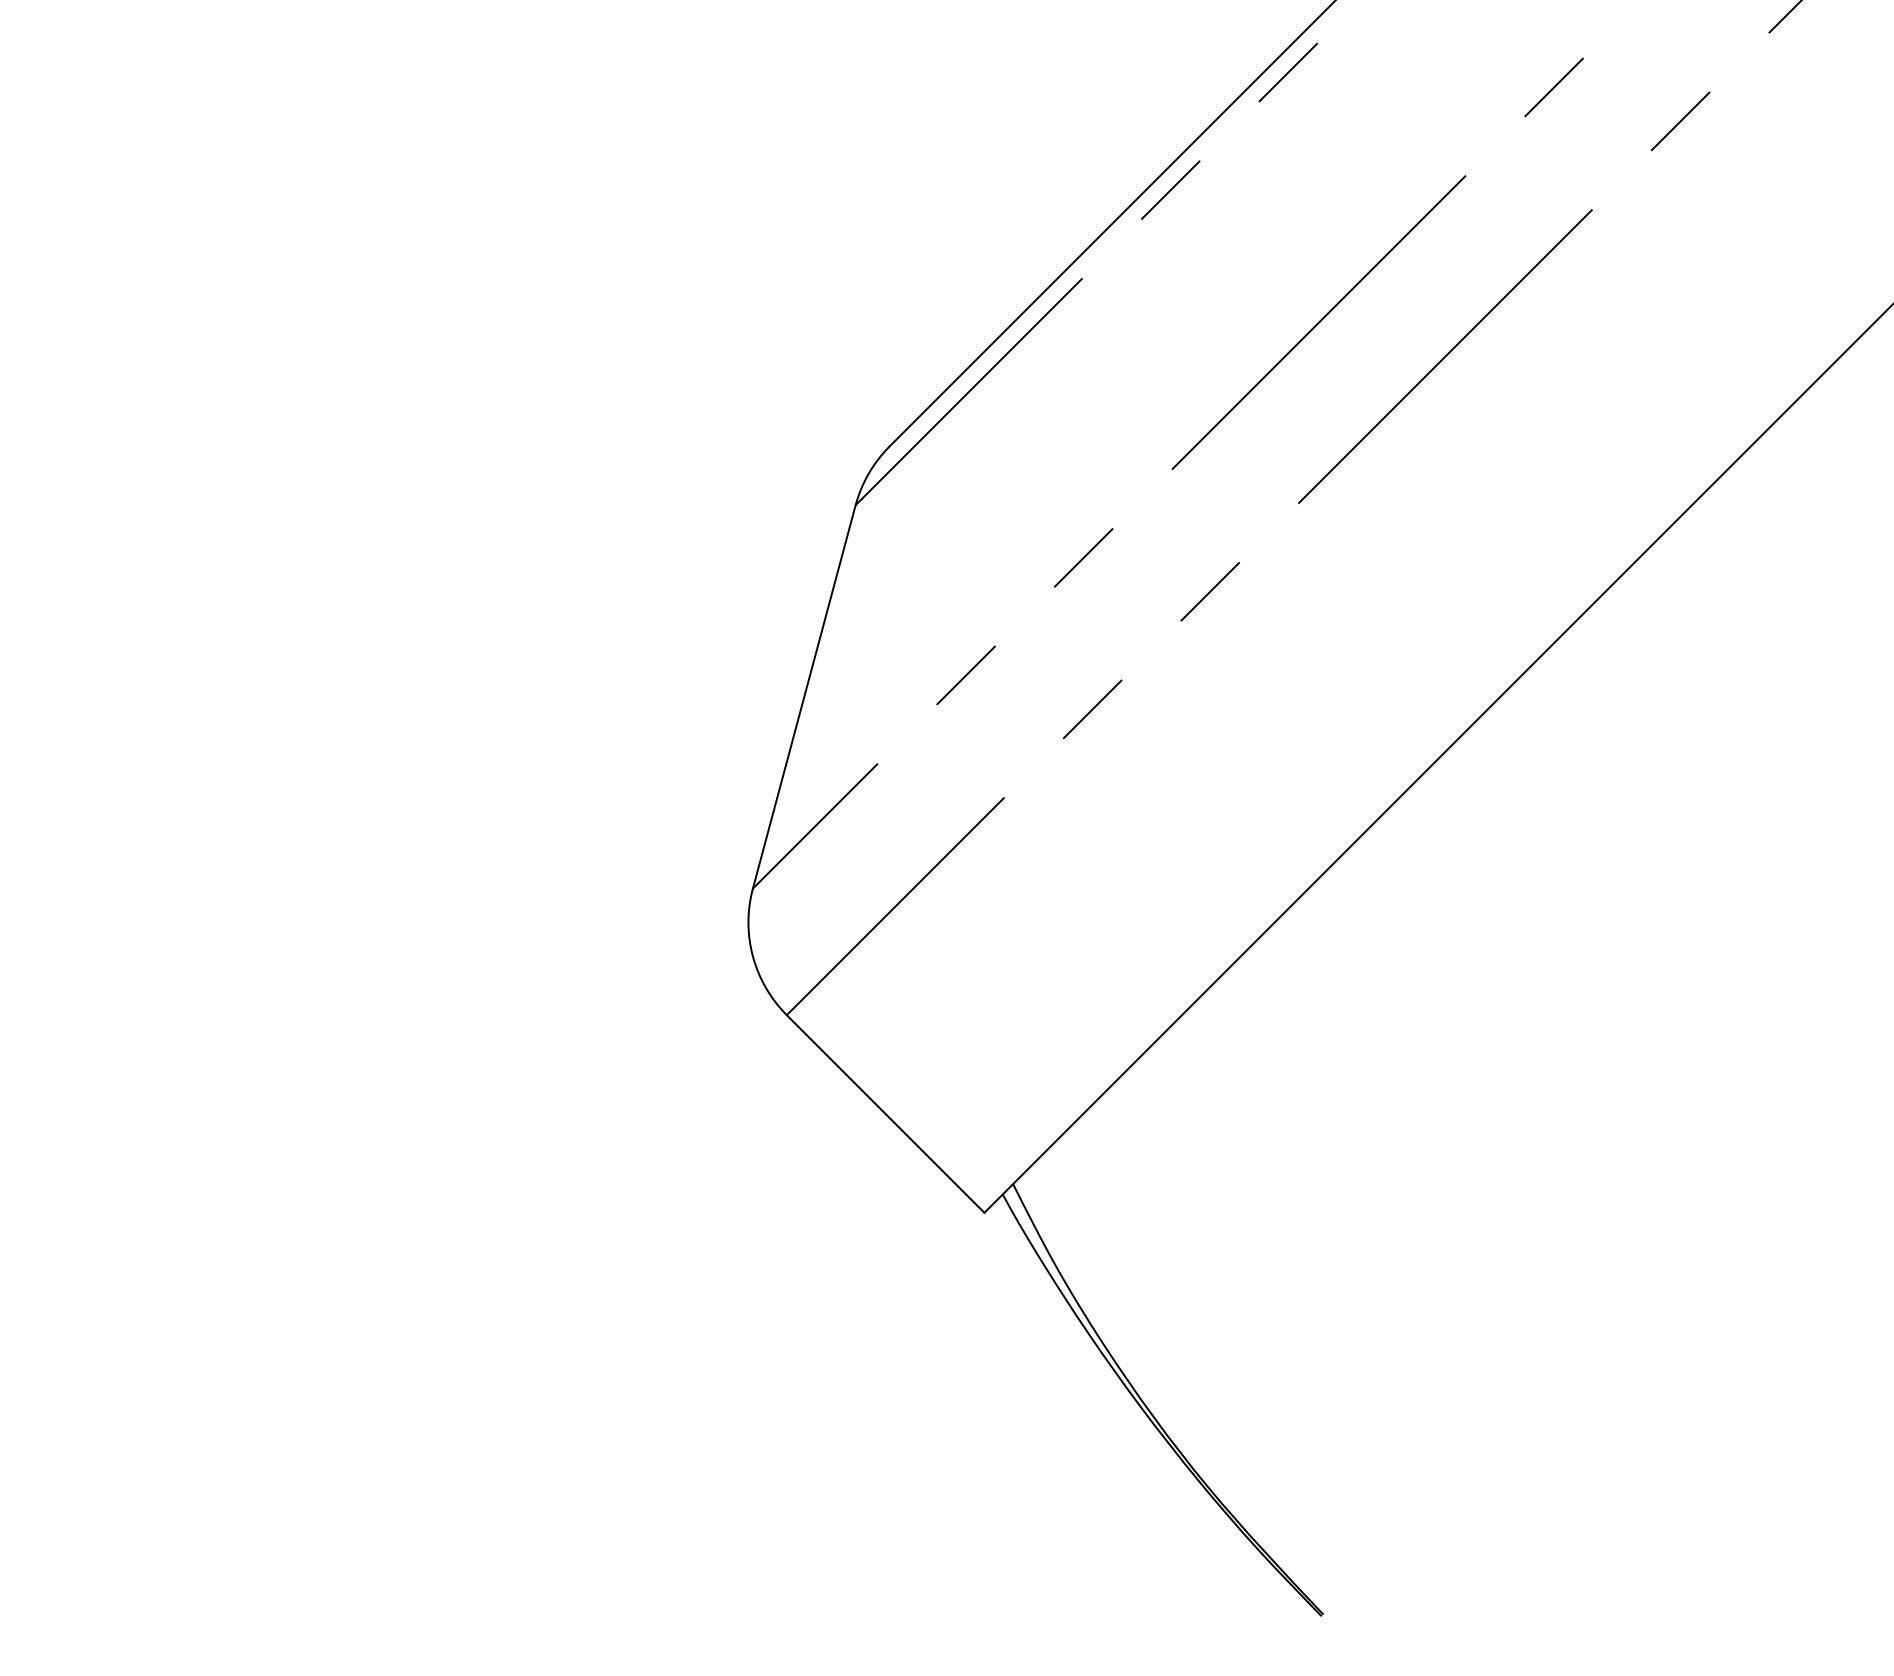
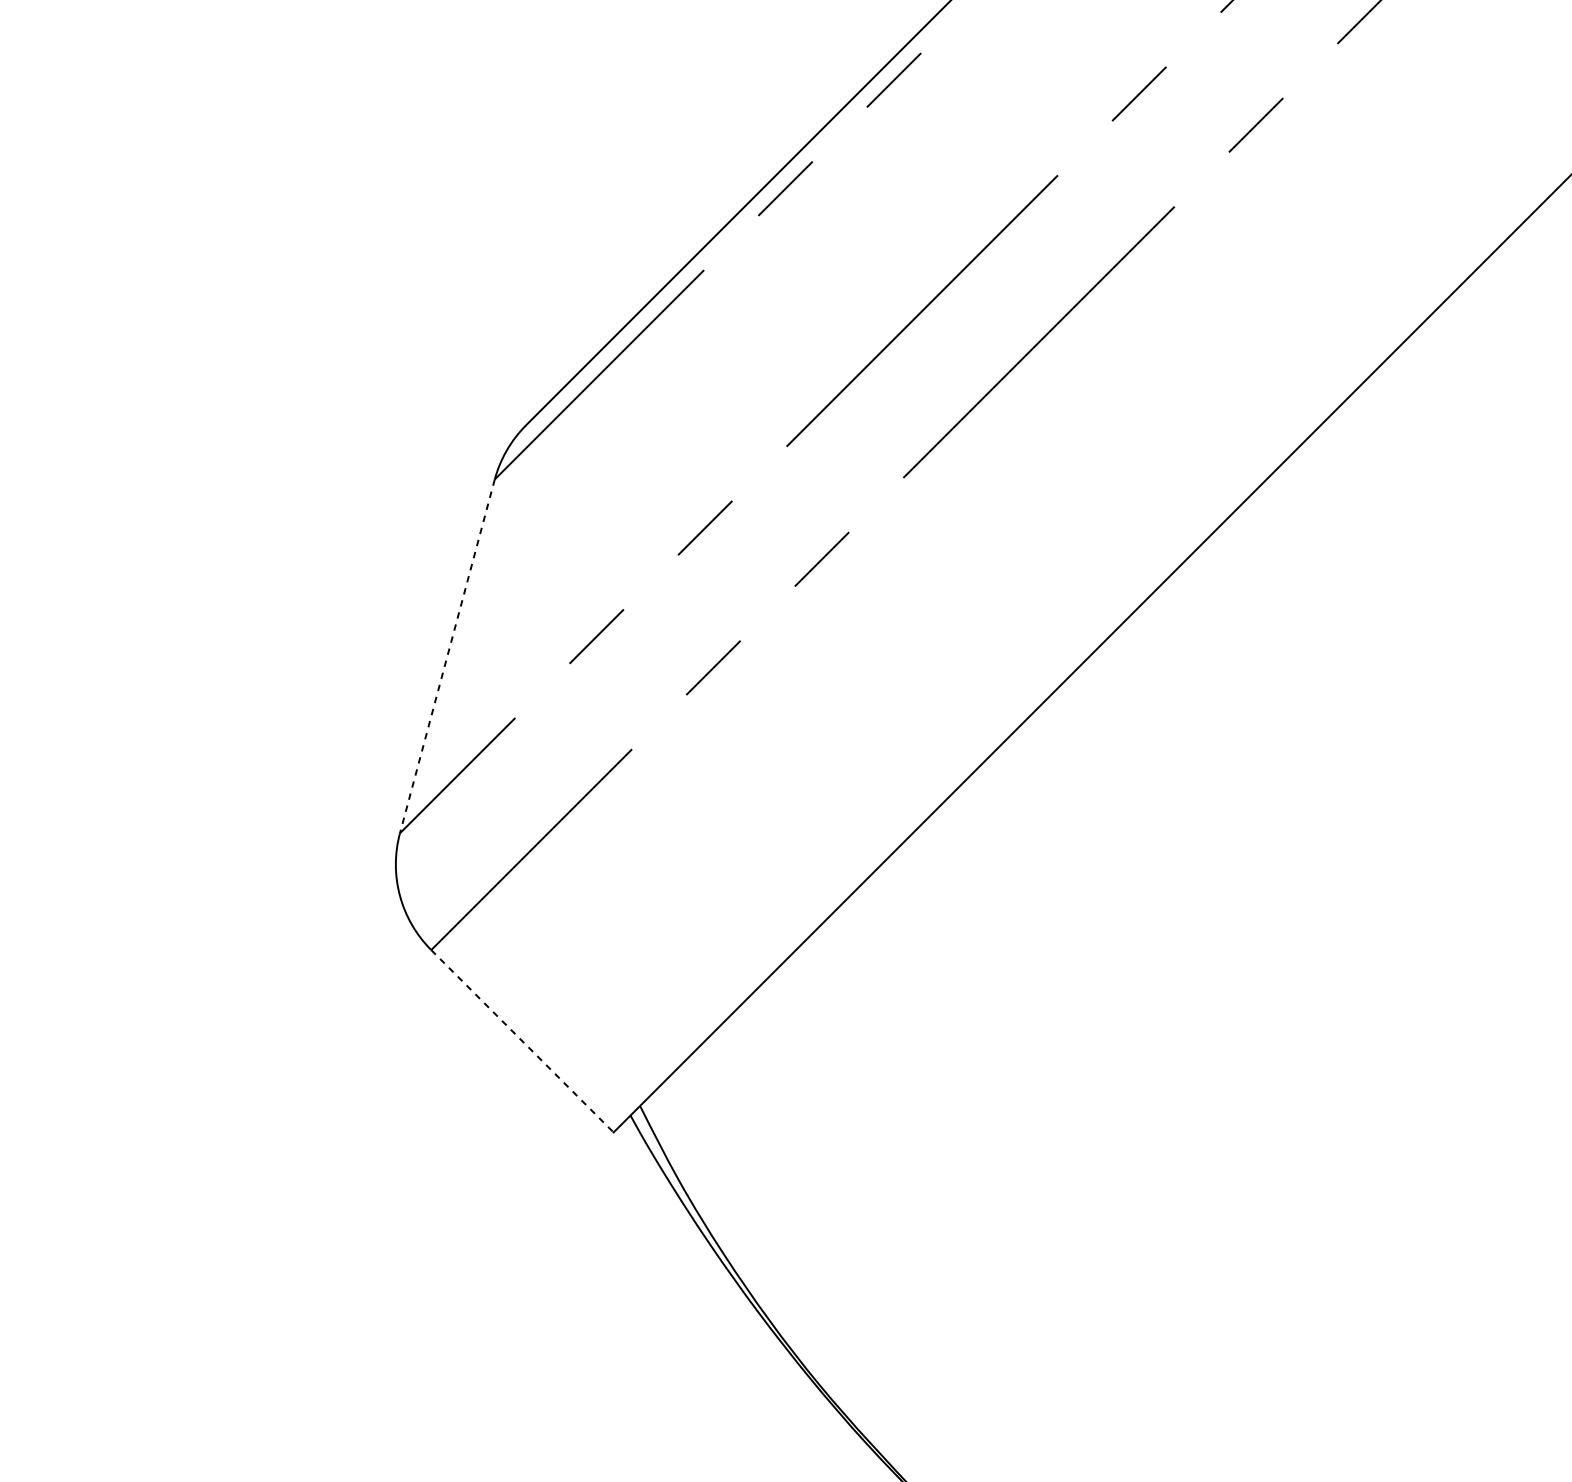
line: (804, 697) -> (447, 656), solid -> dashed
line: (885, 1113) -> (522, 1040), solid -> dashed

